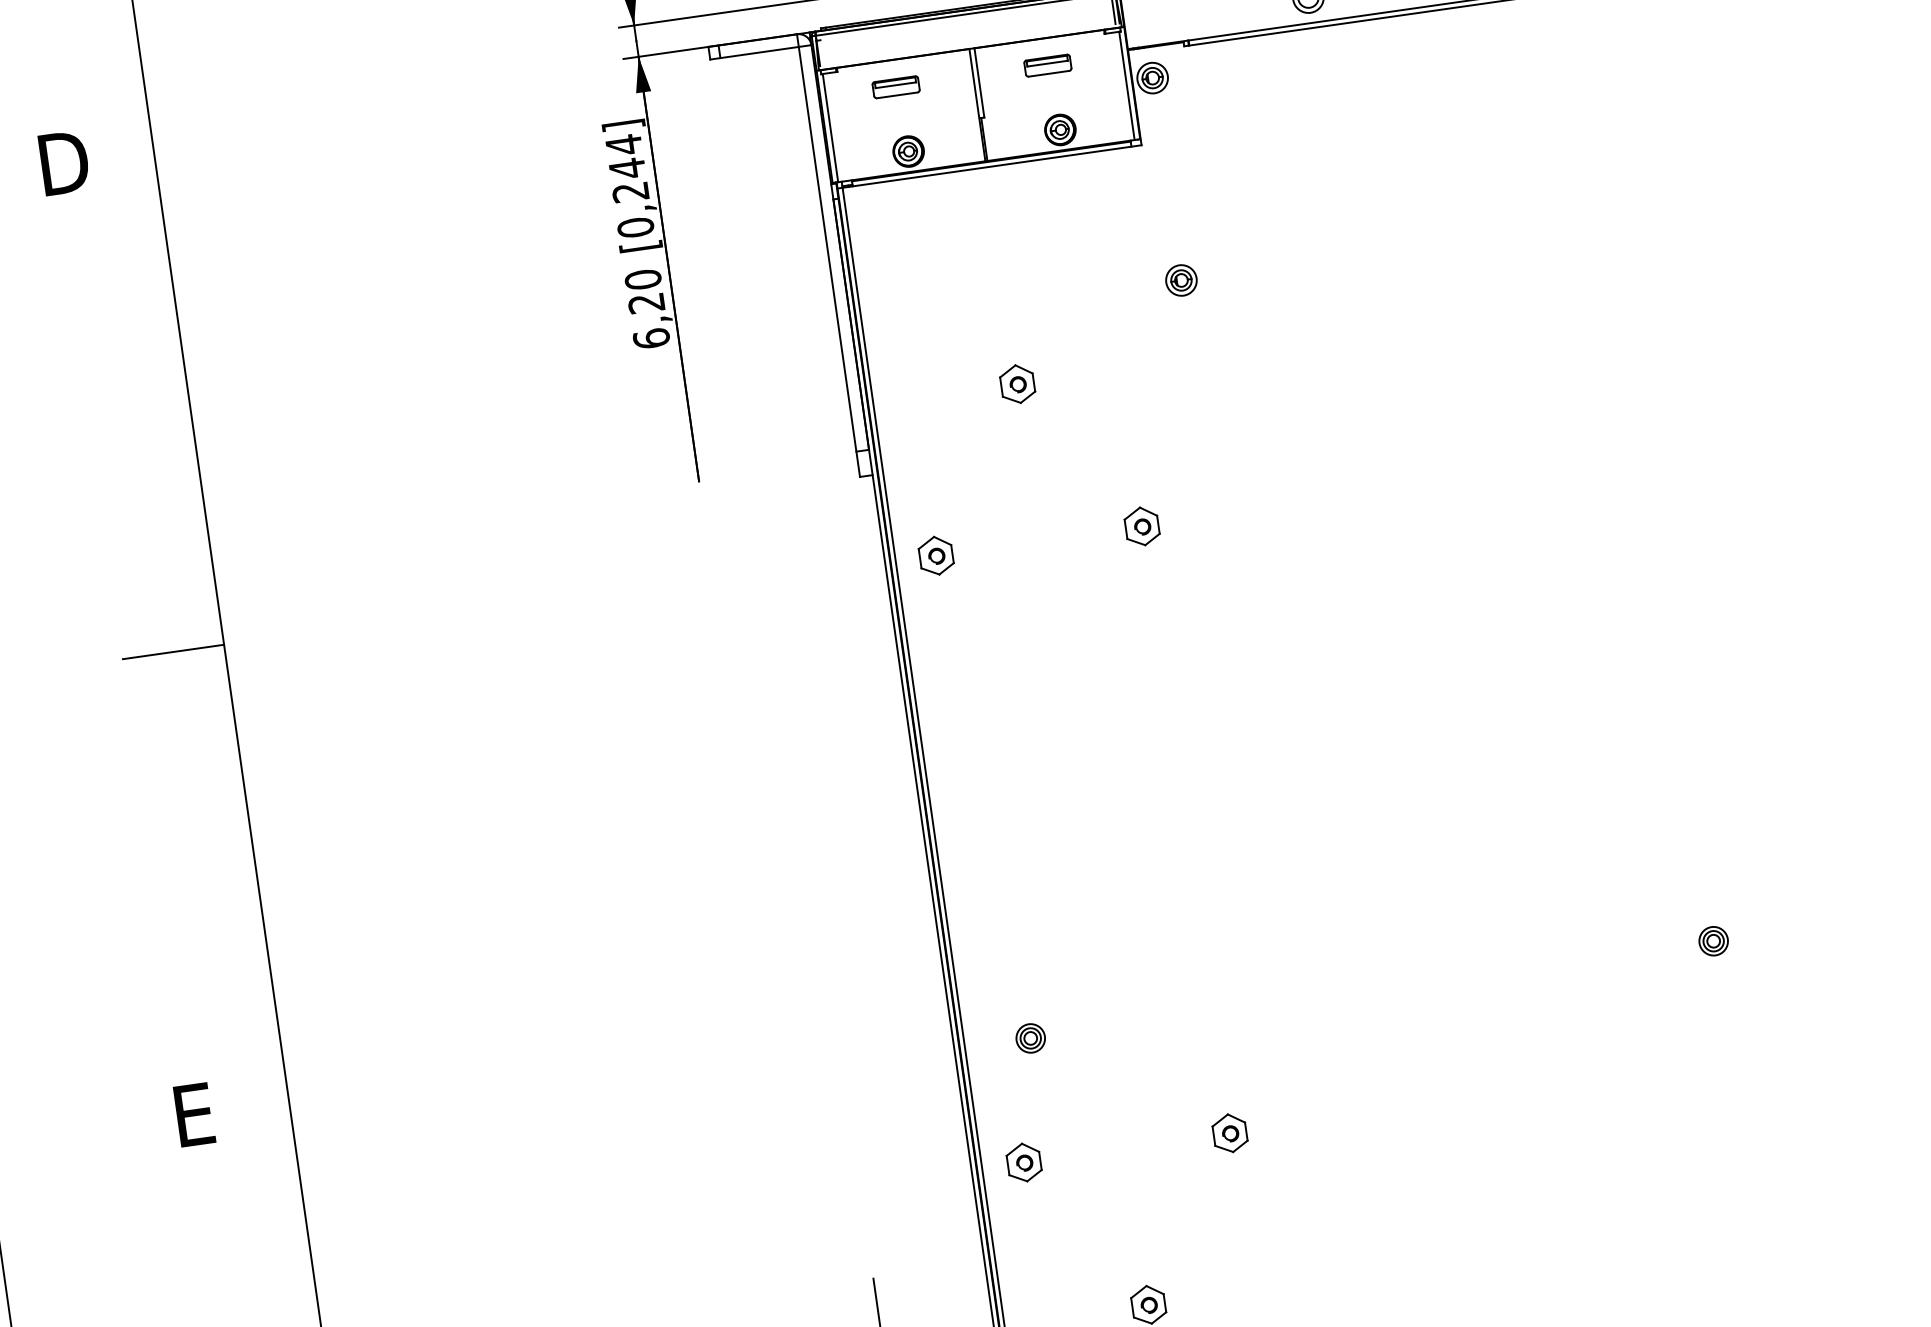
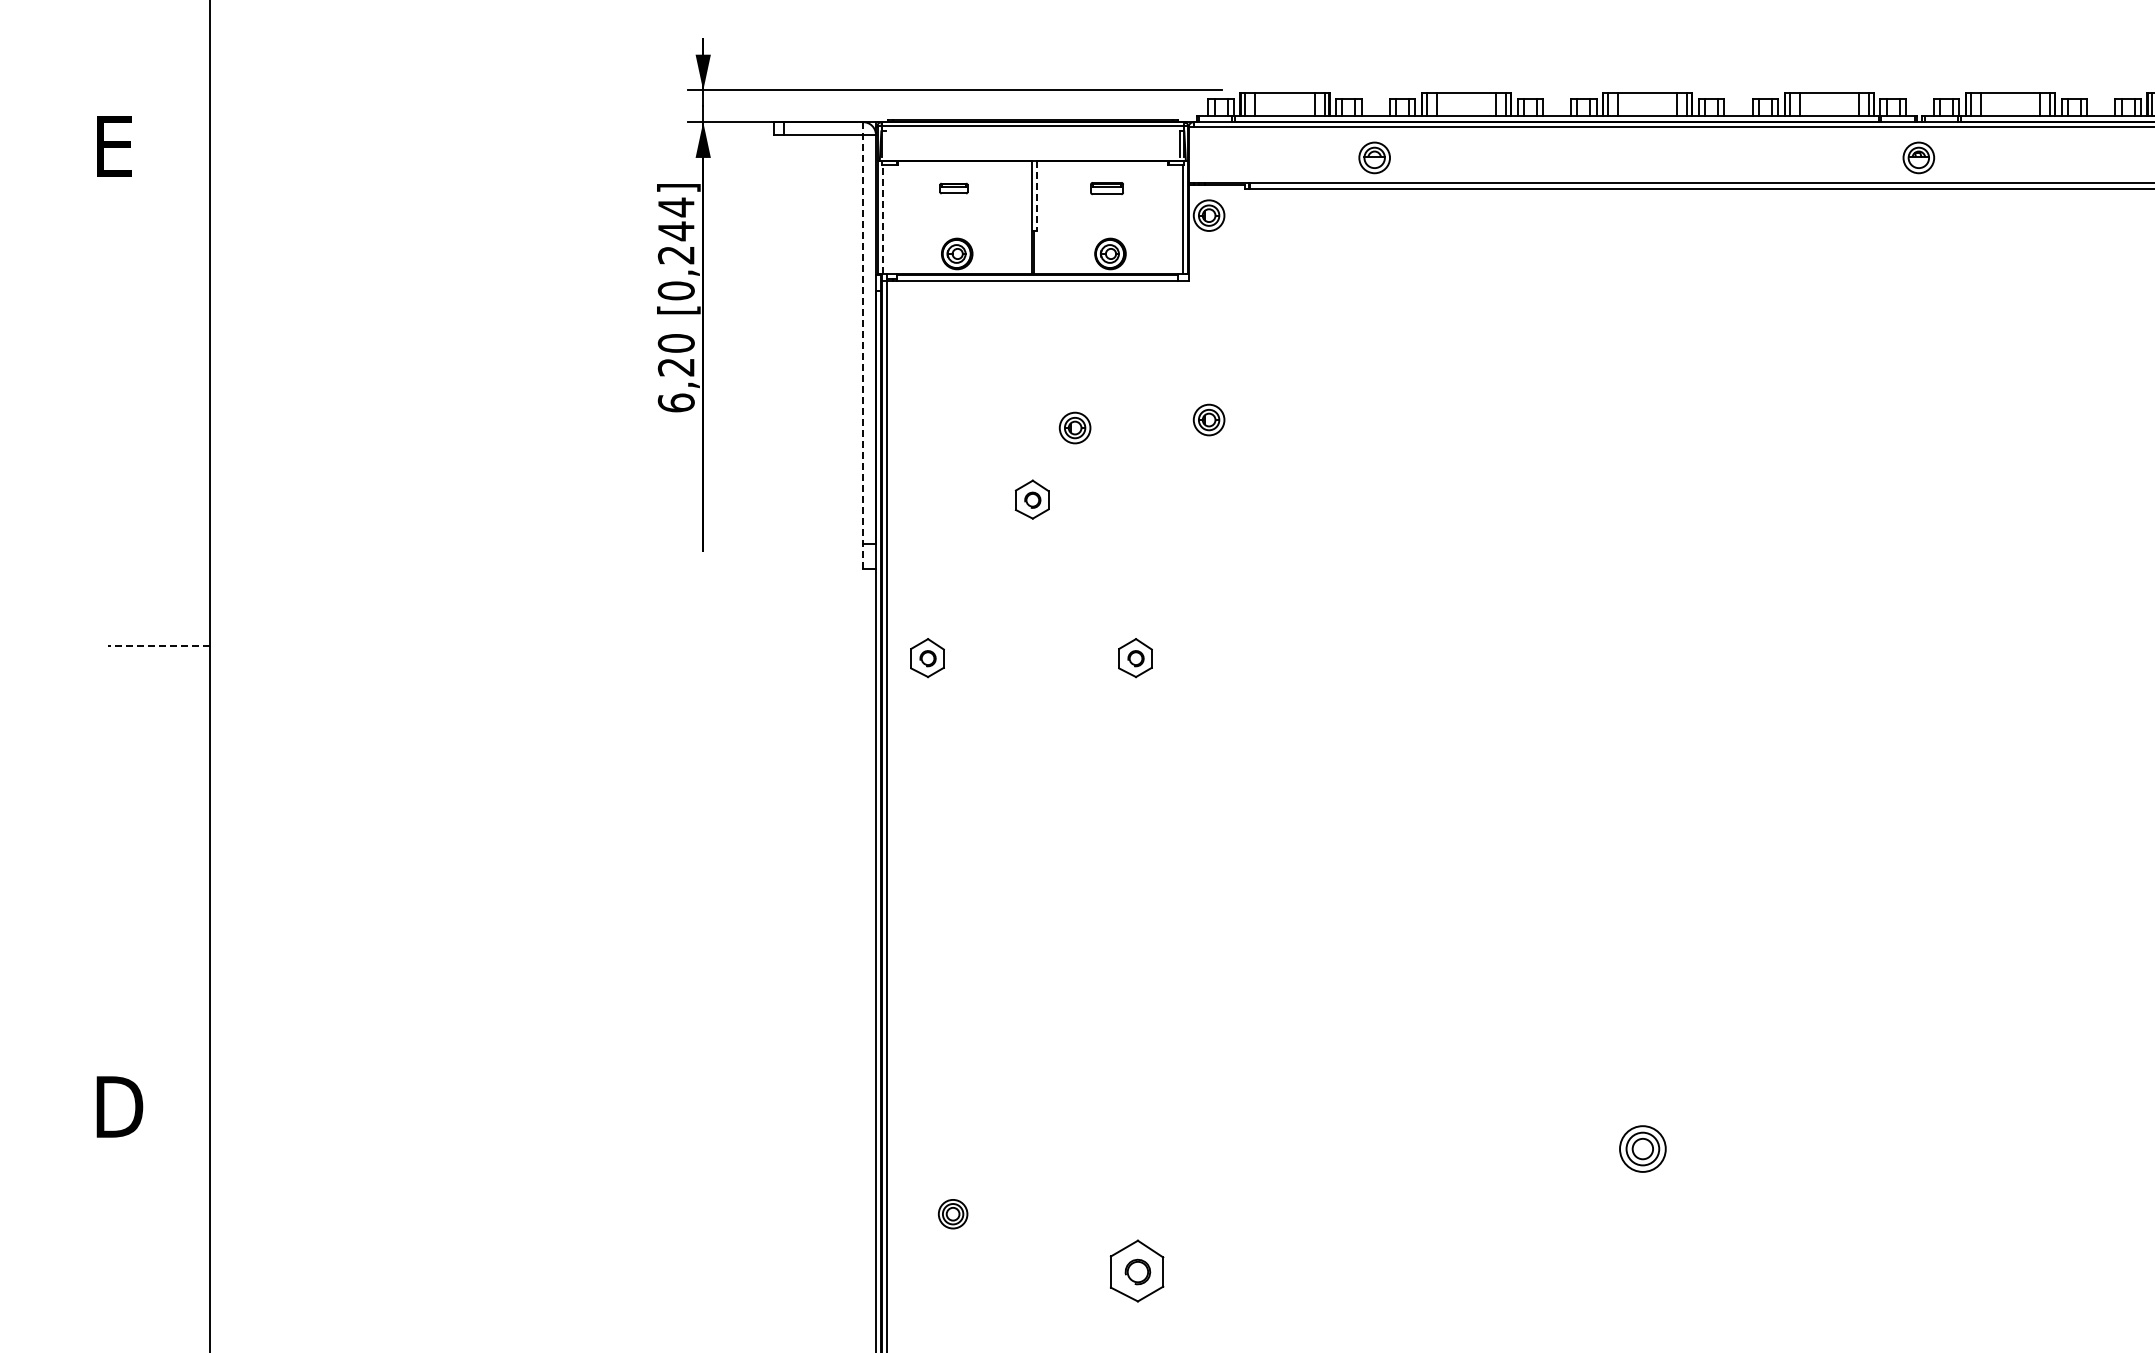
part: (1047, 65) -> (1106, 188), size x0.7
line: (979, 83) -> (1036, 196), solid -> dashed
part: (895, 87) -> (953, 188), size x0.6
line: (830, 127) -> (883, 219), solid -> dashed
text: (64, 162) -> (119, 145), D -> E
line: (828, 255) -> (863, 345), solid -> dashed
part: (1049, 306) -> (1074, 427), added
line: (173, 651) -> (158, 645), solid -> dashed
part: (1713, 941) -> (1642, 1149), size x1.6
part: (1030, 1038) -> (952, 1214), moved
text: (199, 1113) -> (119, 1106), E -> D
part: (1229, 1133) -> (1136, 1271), size x1.6
part: (1023, 1162) -> (928, 1271), removed

